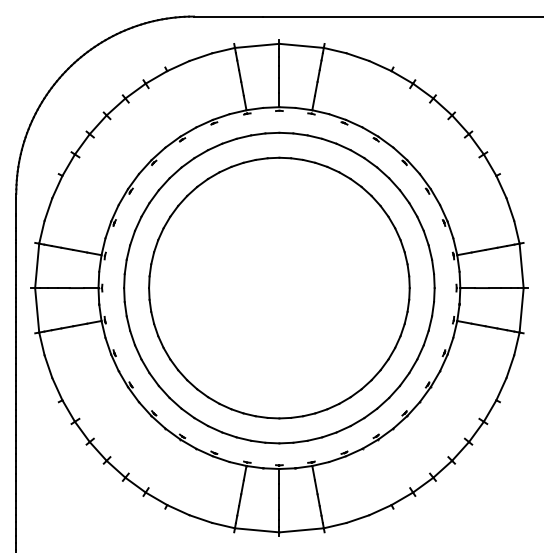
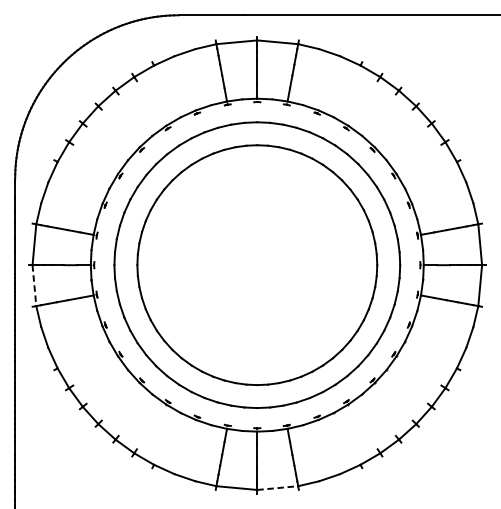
line: (37, 310) -> (34, 285), solid -> dashed
line: (302, 530) -> (278, 488), solid -> dashed

